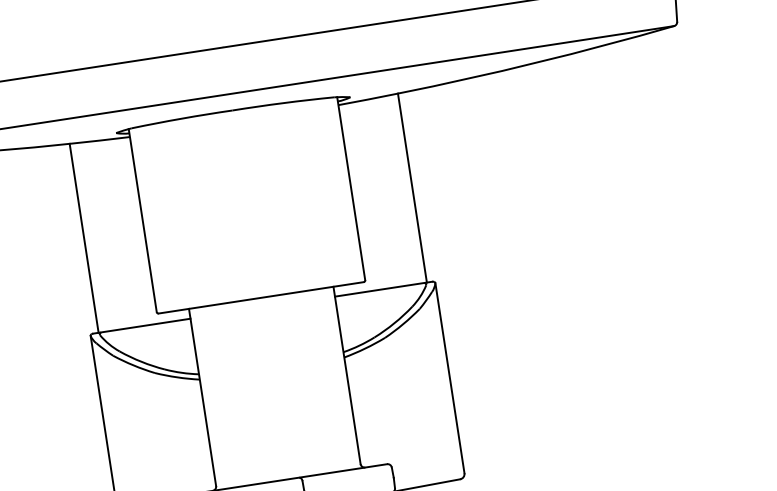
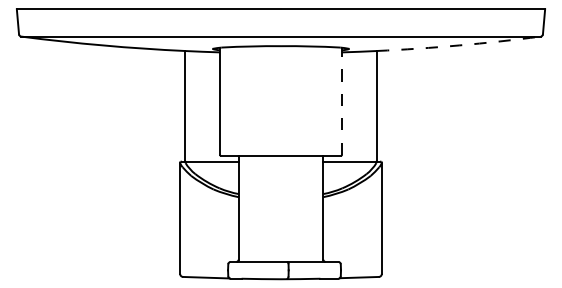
arc: (537, 62) -> (459, 45), solid -> dashed
line: (350, 189) -> (341, 101), solid -> dashed

